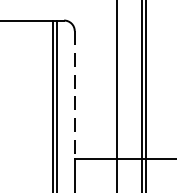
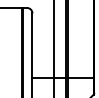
line: (74, 96) -> (32, 46), dashed -> solid

